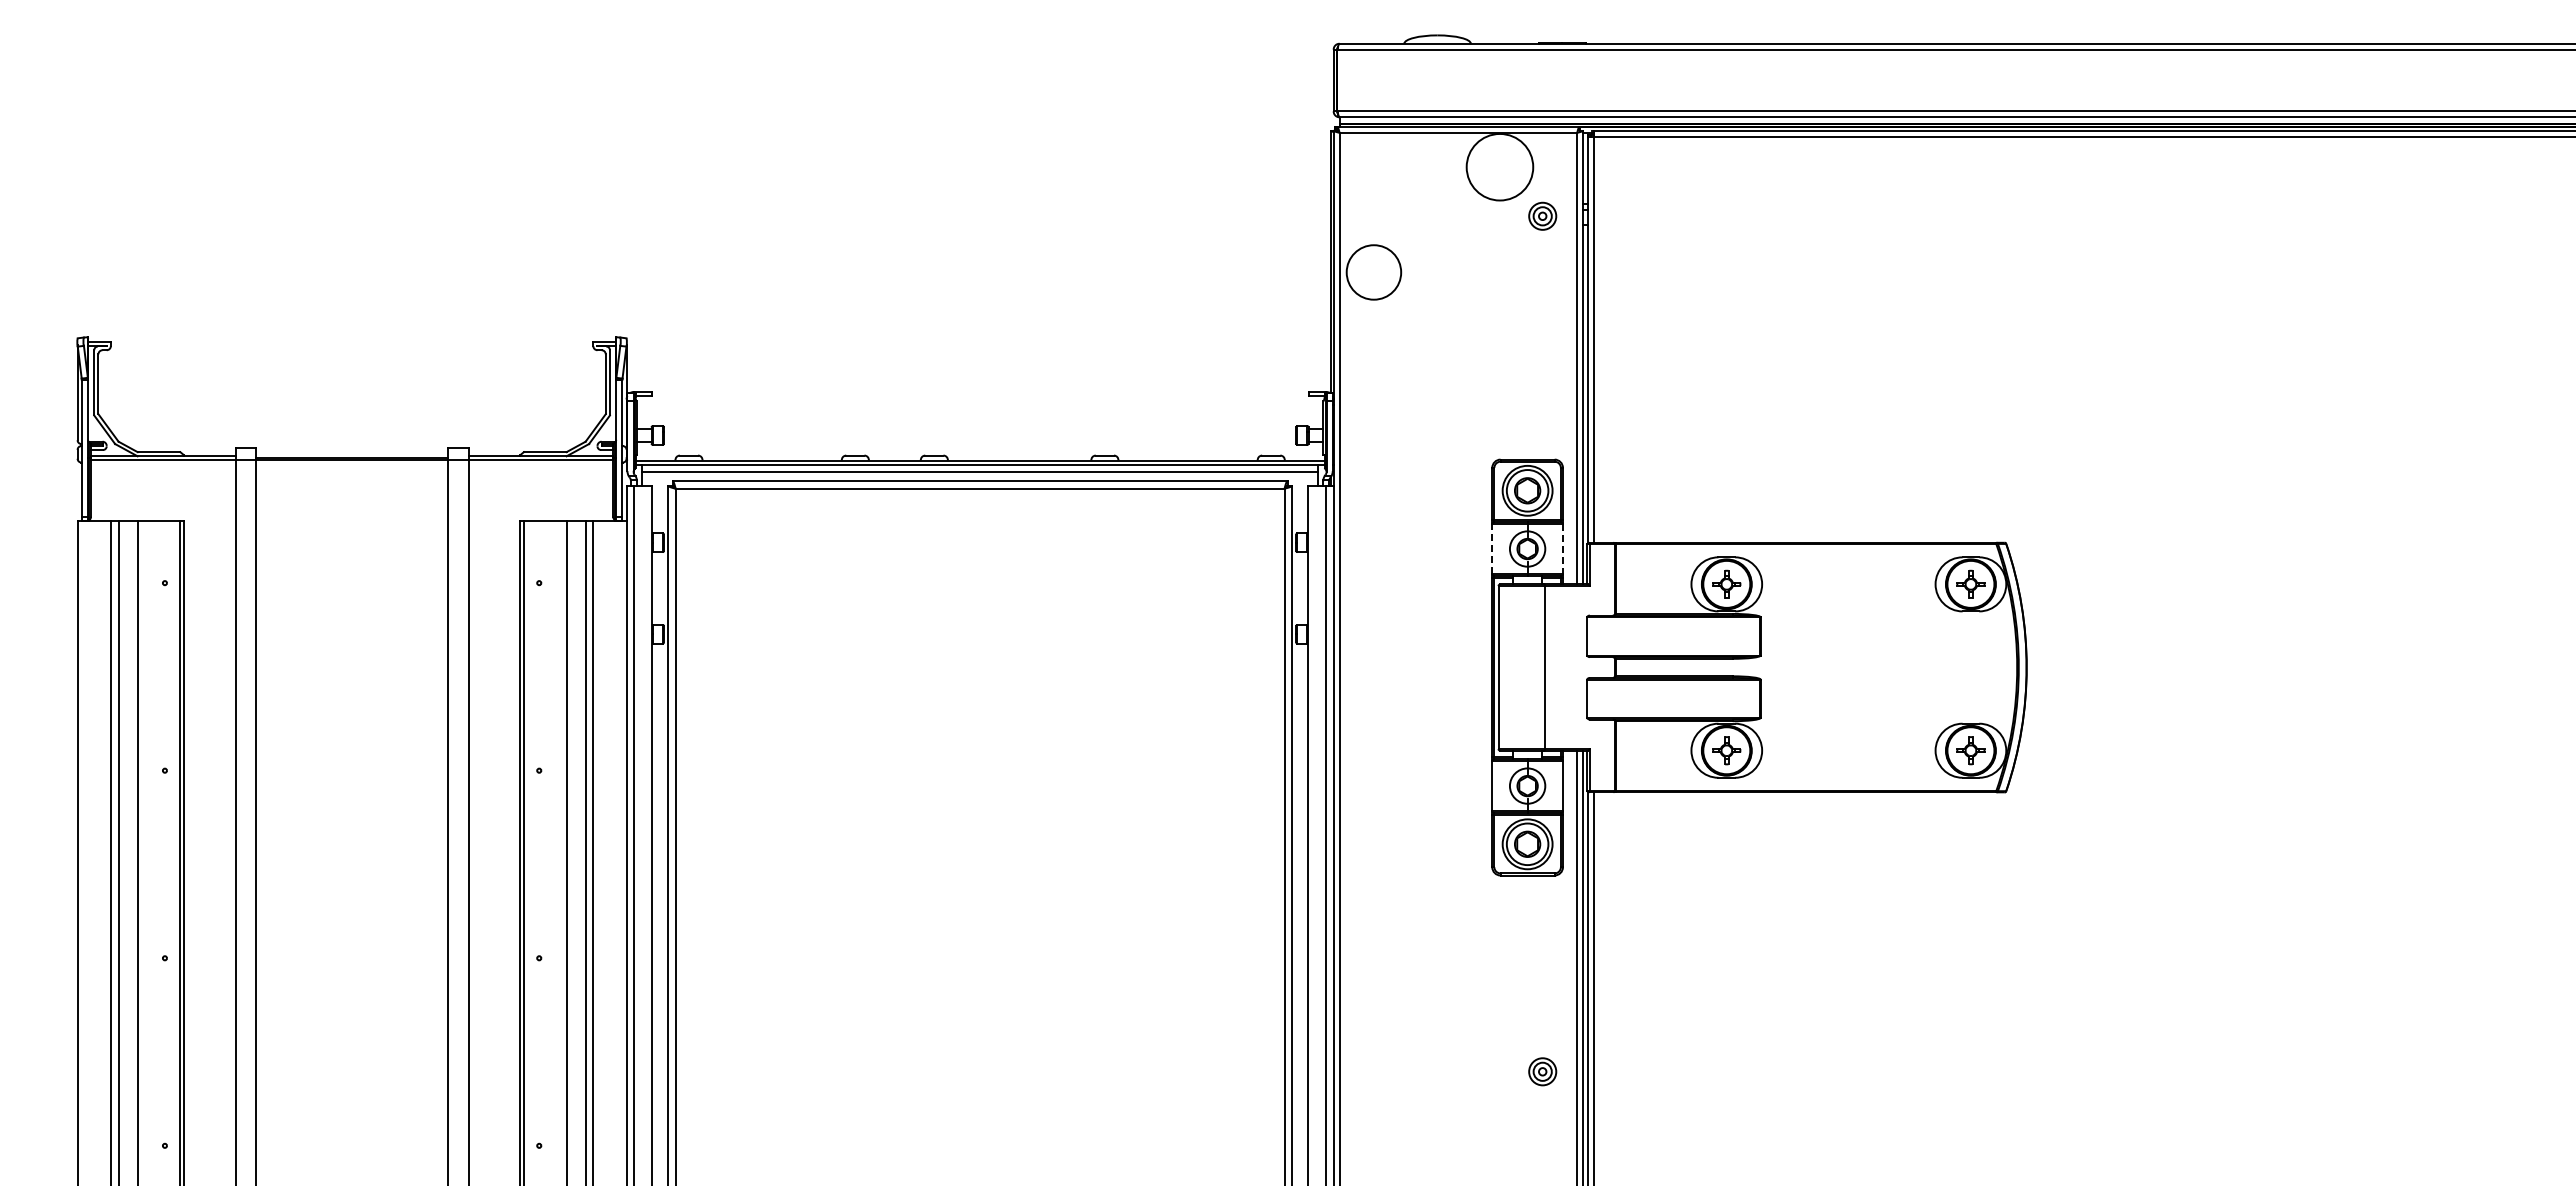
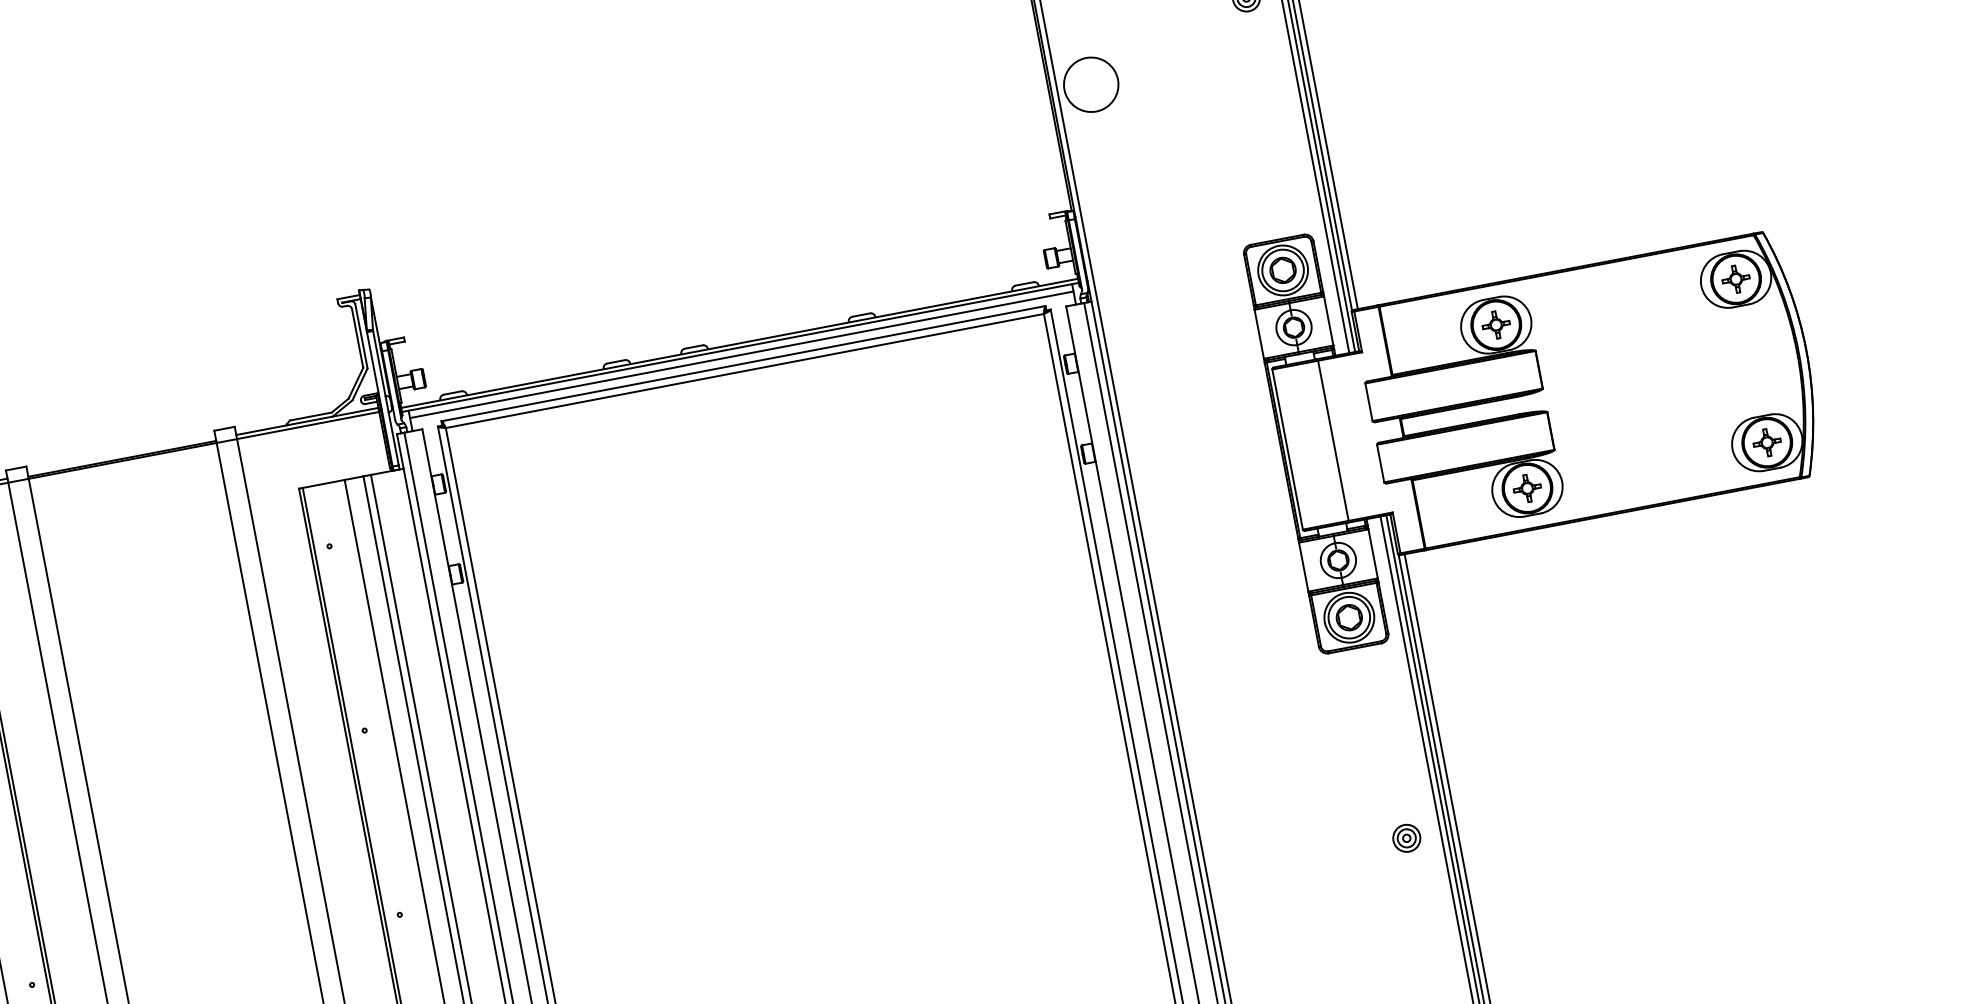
line: (1492, 549) -> (1259, 334), dashed -> solid
line: (1562, 549) -> (1328, 321), dashed -> solid

